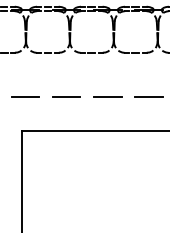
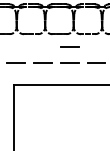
line: (107, 71) -> (69, 46), added

